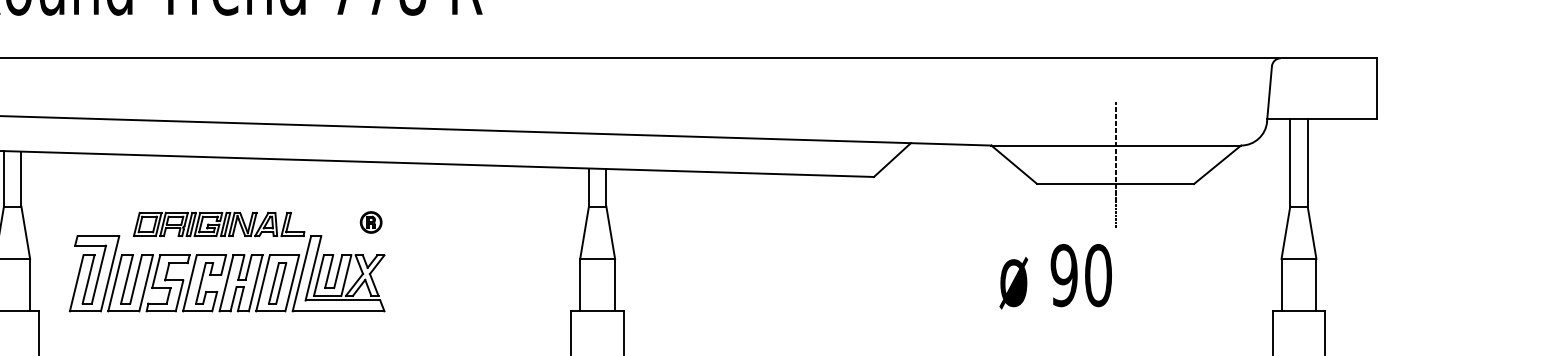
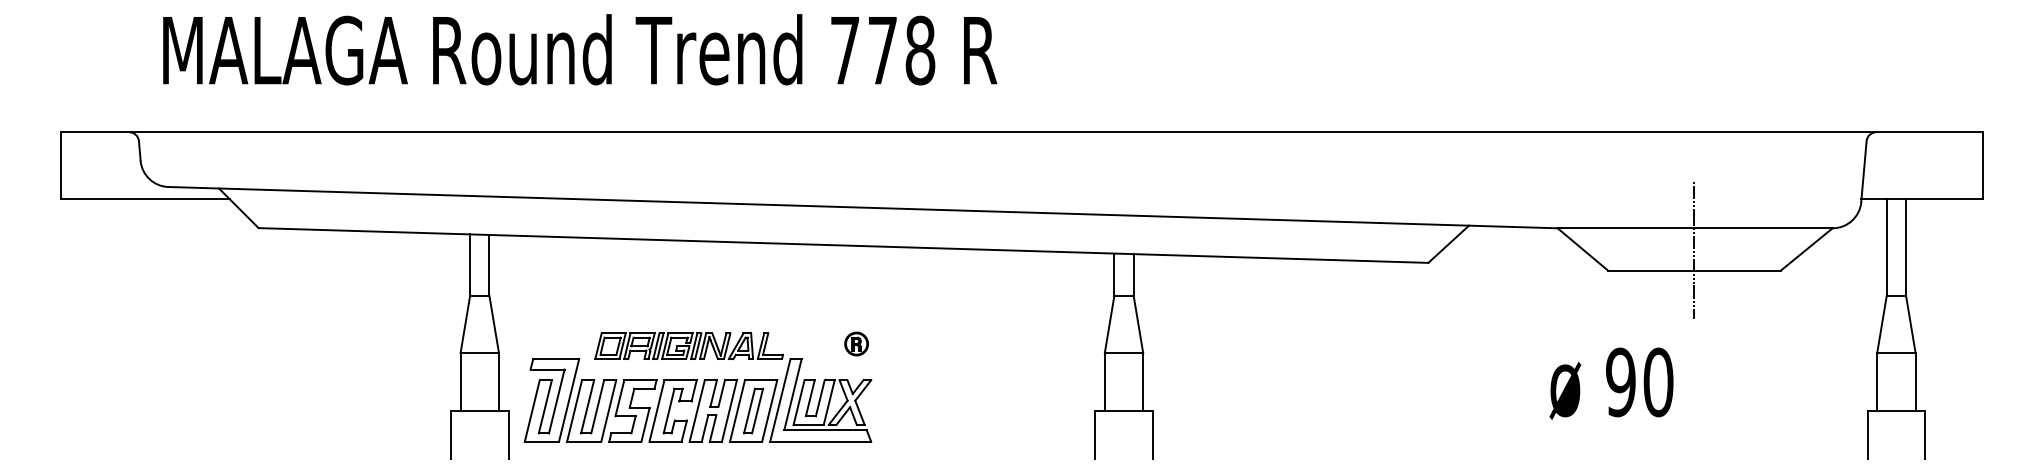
part: (226, 261) -> (697, 386), moved
text: (1055, 276) -> (1611, 383), moved

